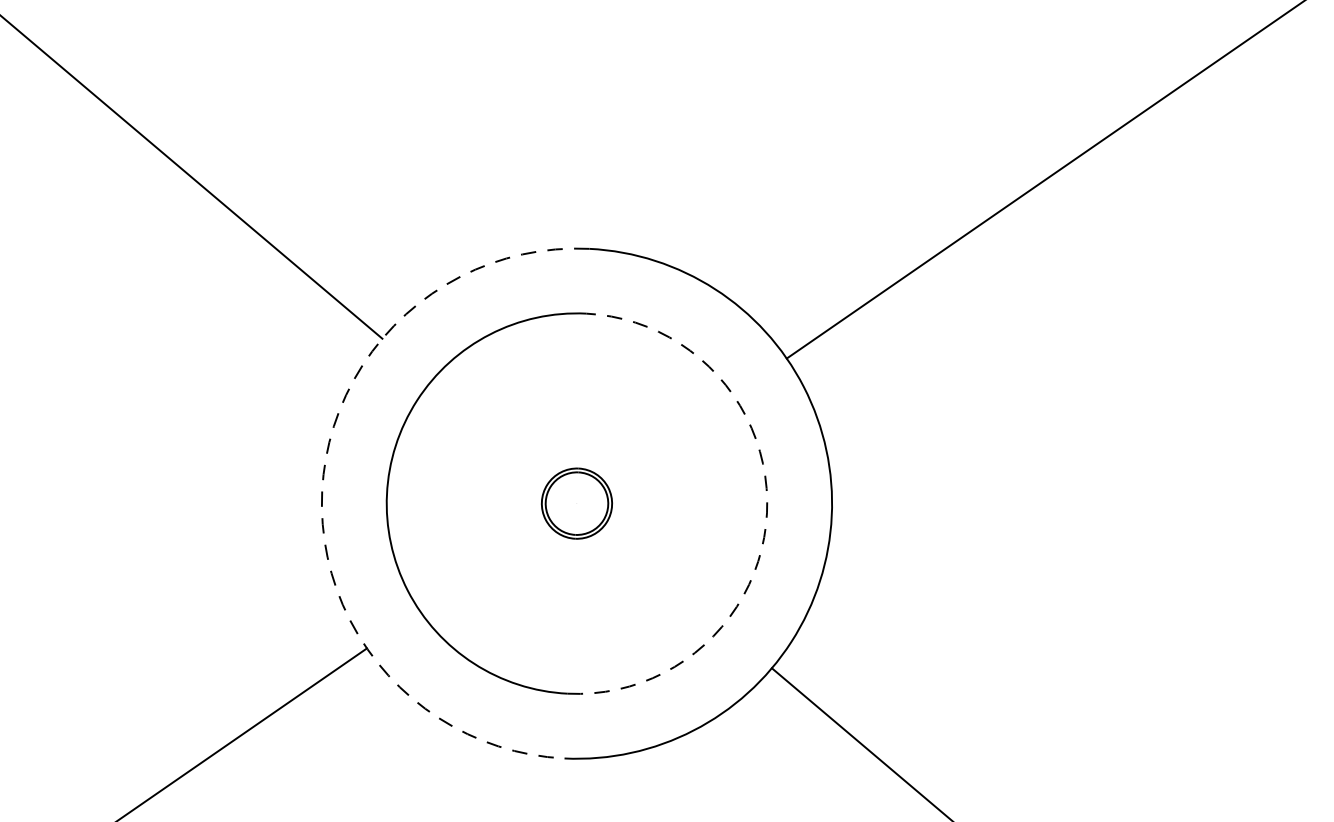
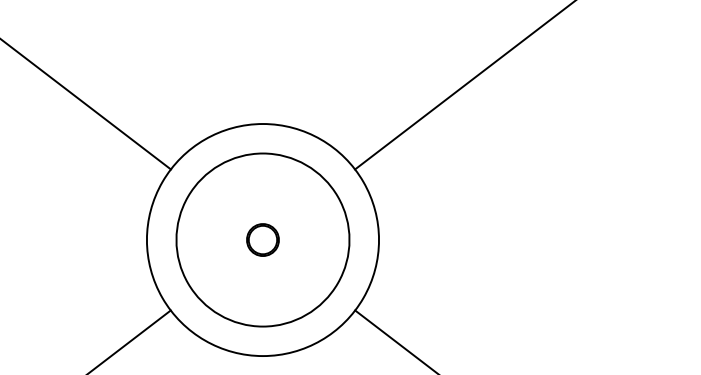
arc: (321, 492) -> (146, 240), dashed -> solid
arc: (766, 513) -> (349, 240), dashed -> solid

